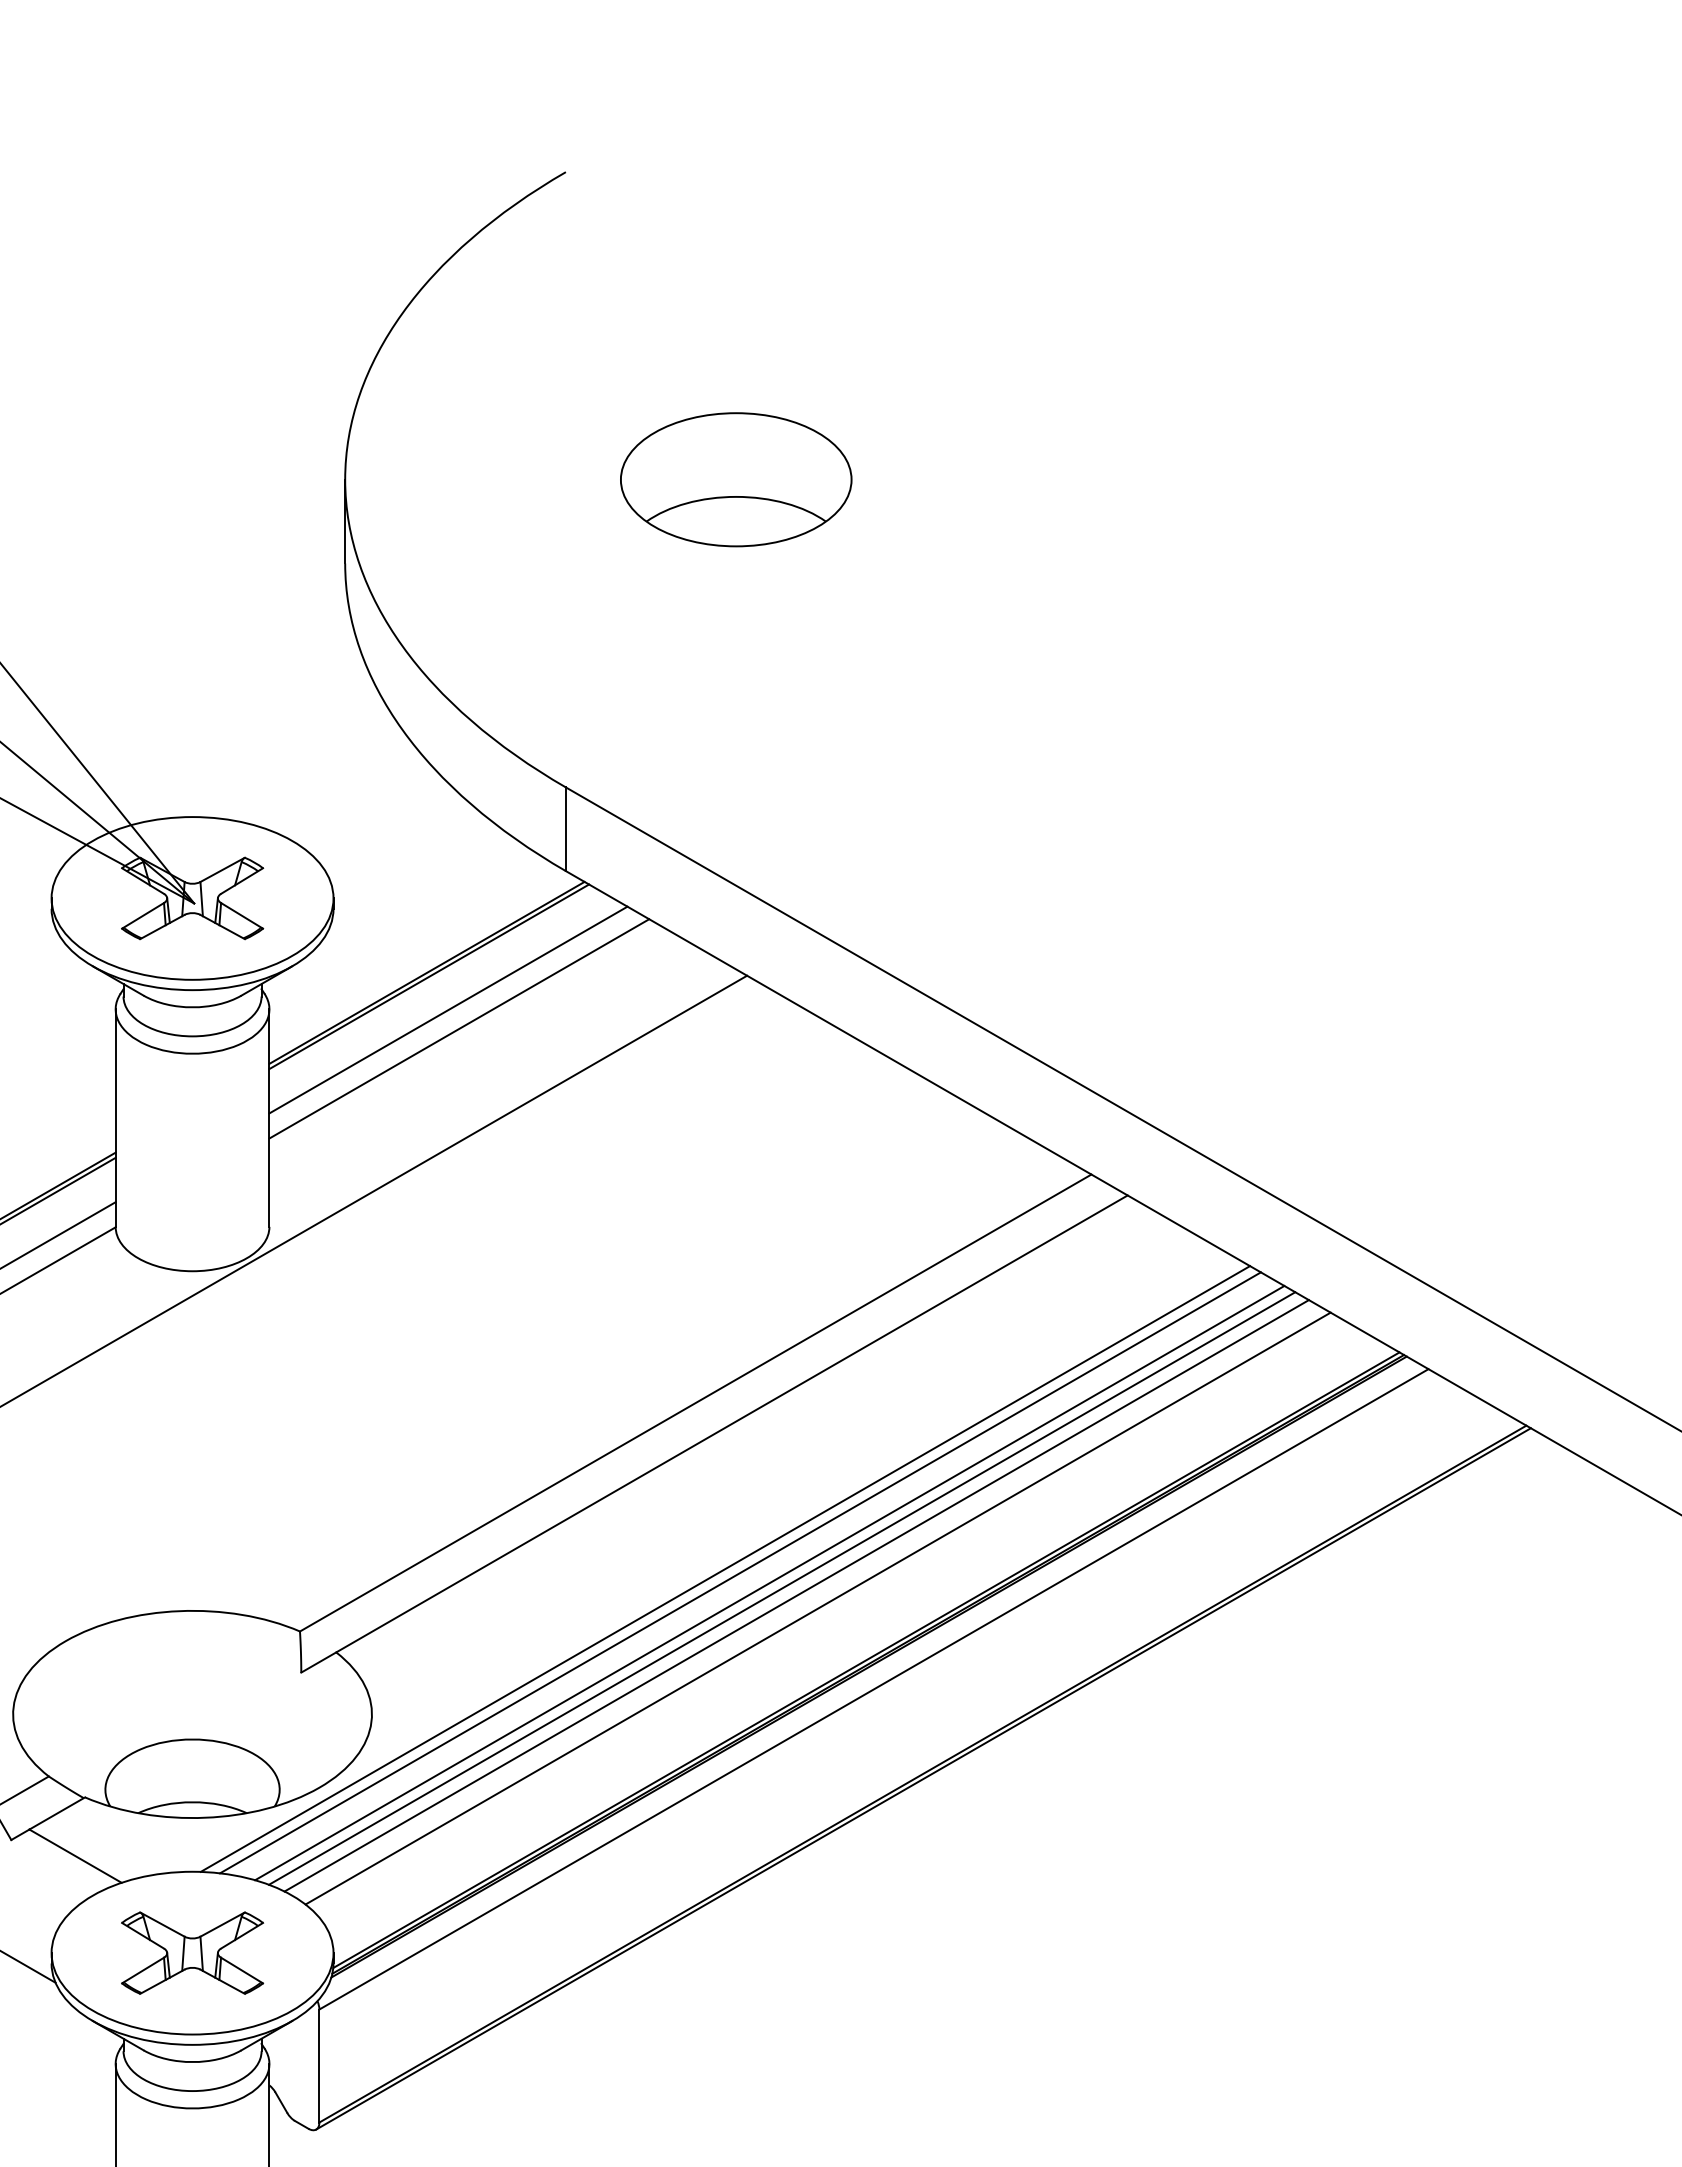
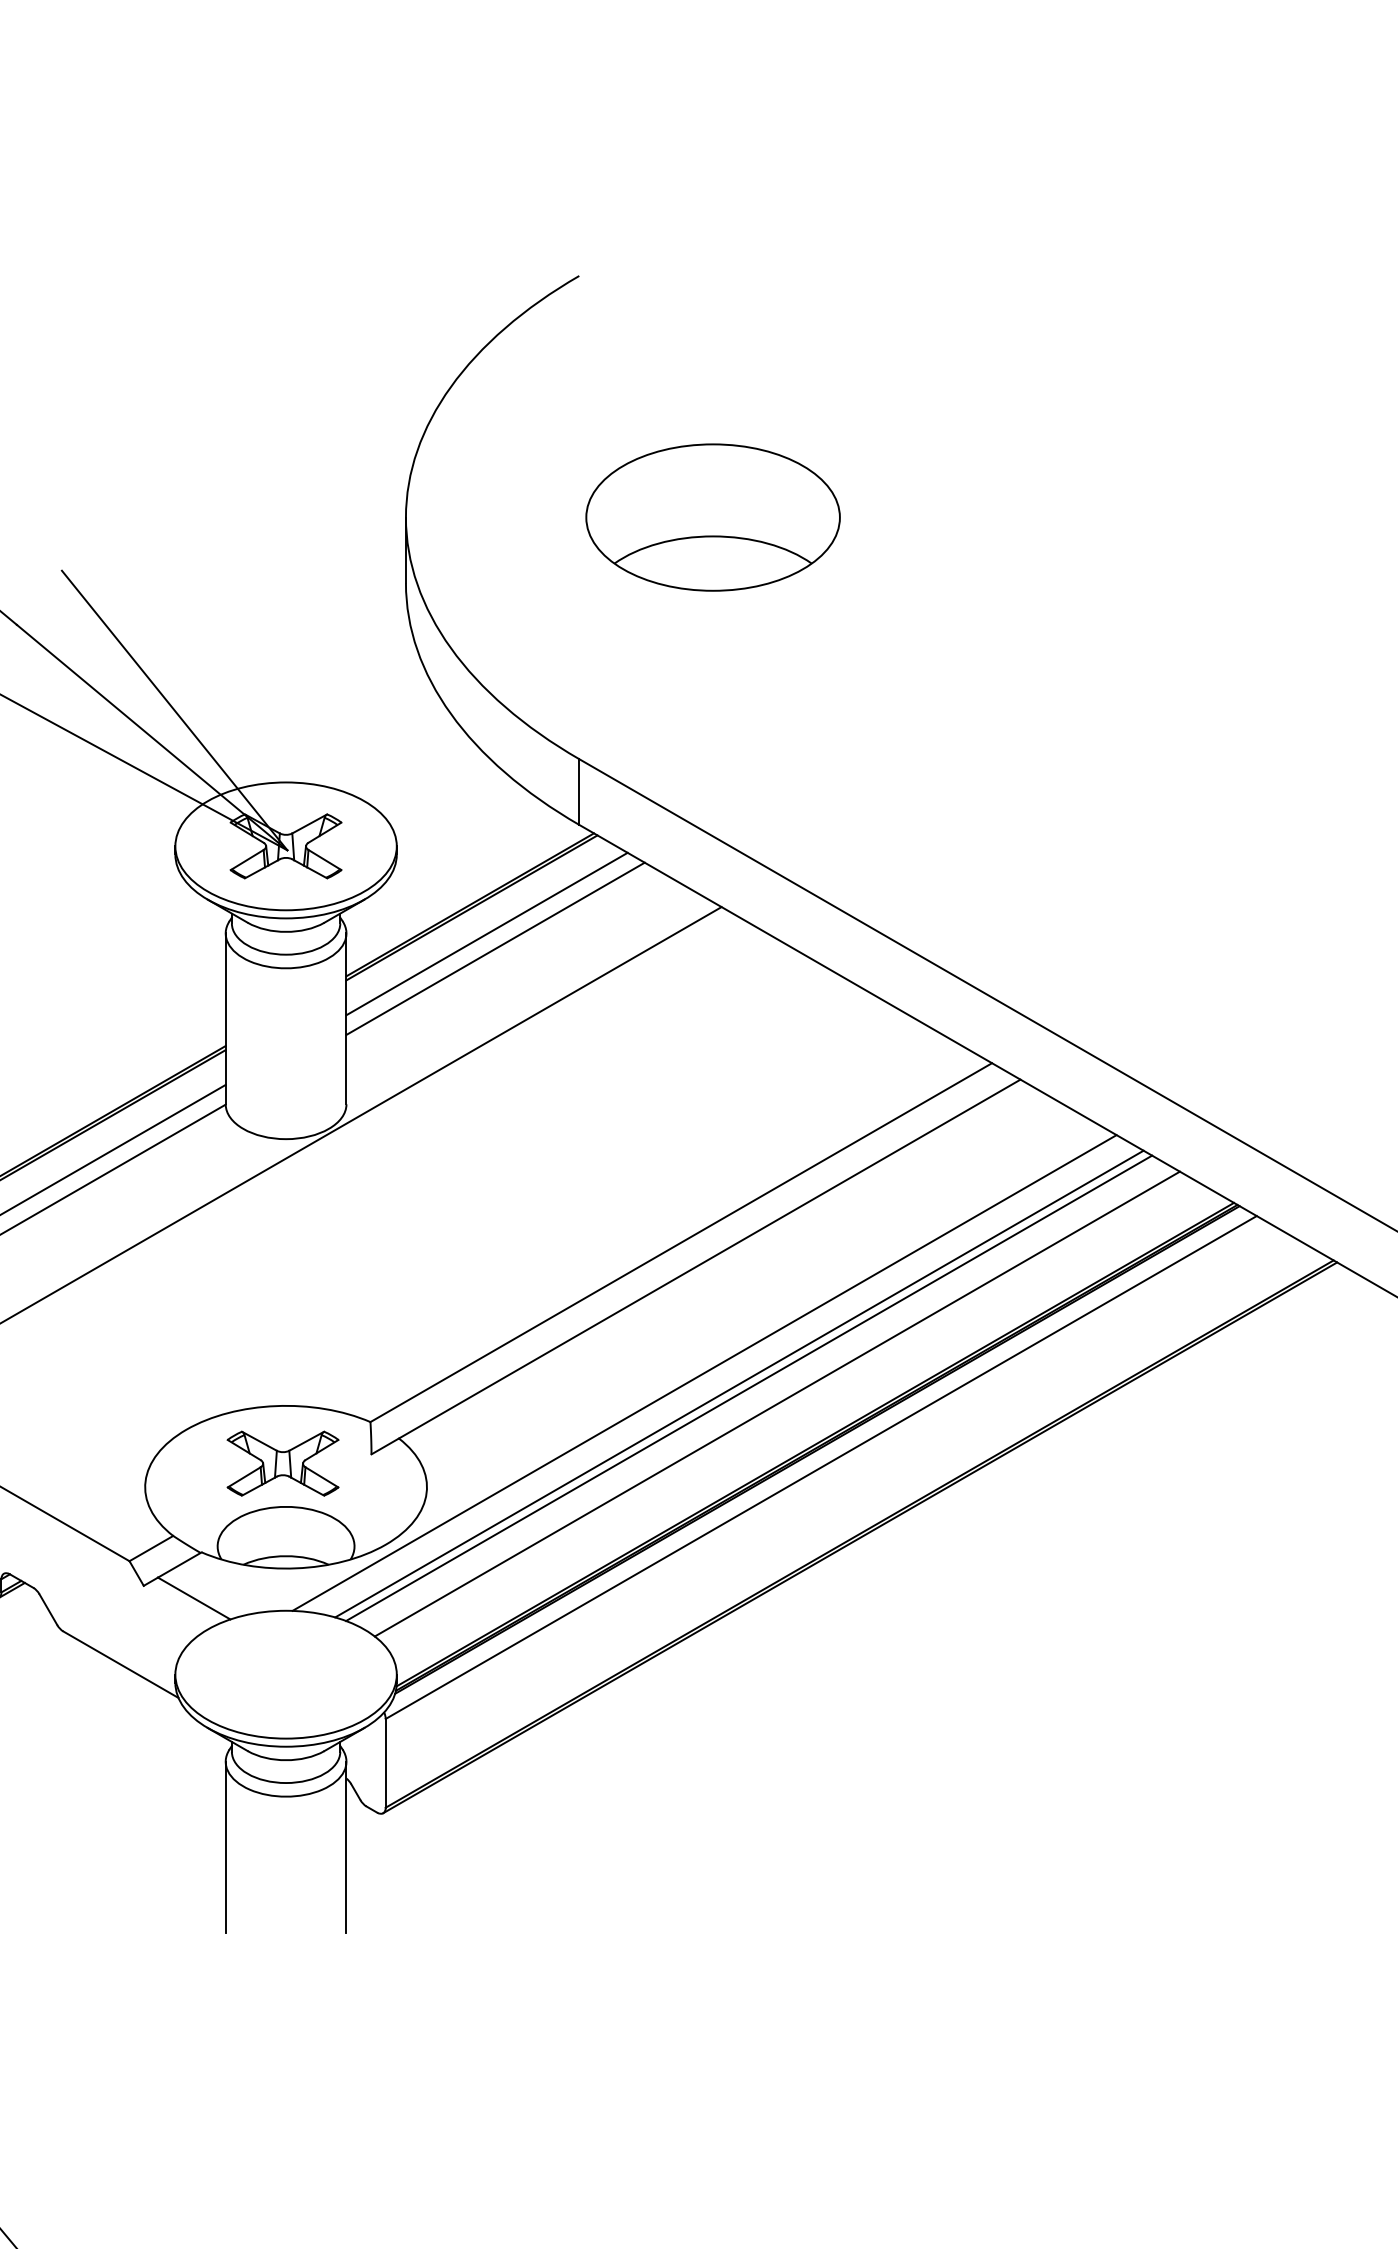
part: (735, 479) -> (712, 517), size x1.4
line: (740, 1573) -> (716, 1376), removed
line: (796, 1595) -> (760, 1393), removed
part: (191, 1952) -> (282, 1463), moved

